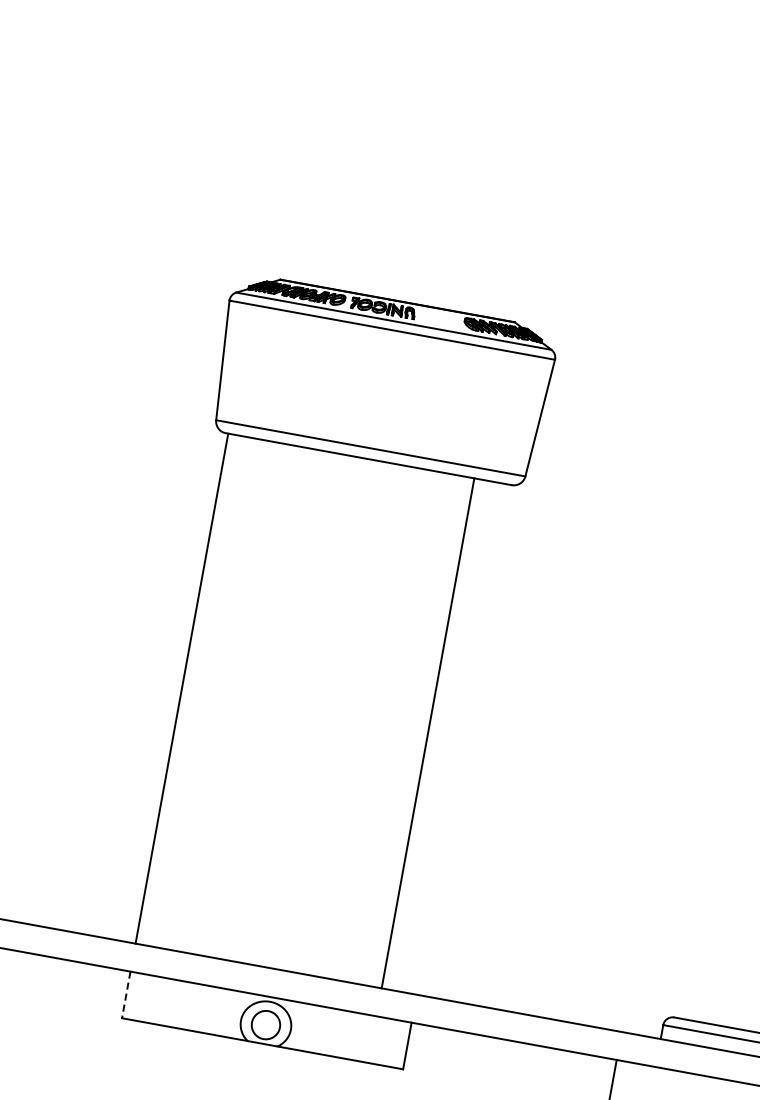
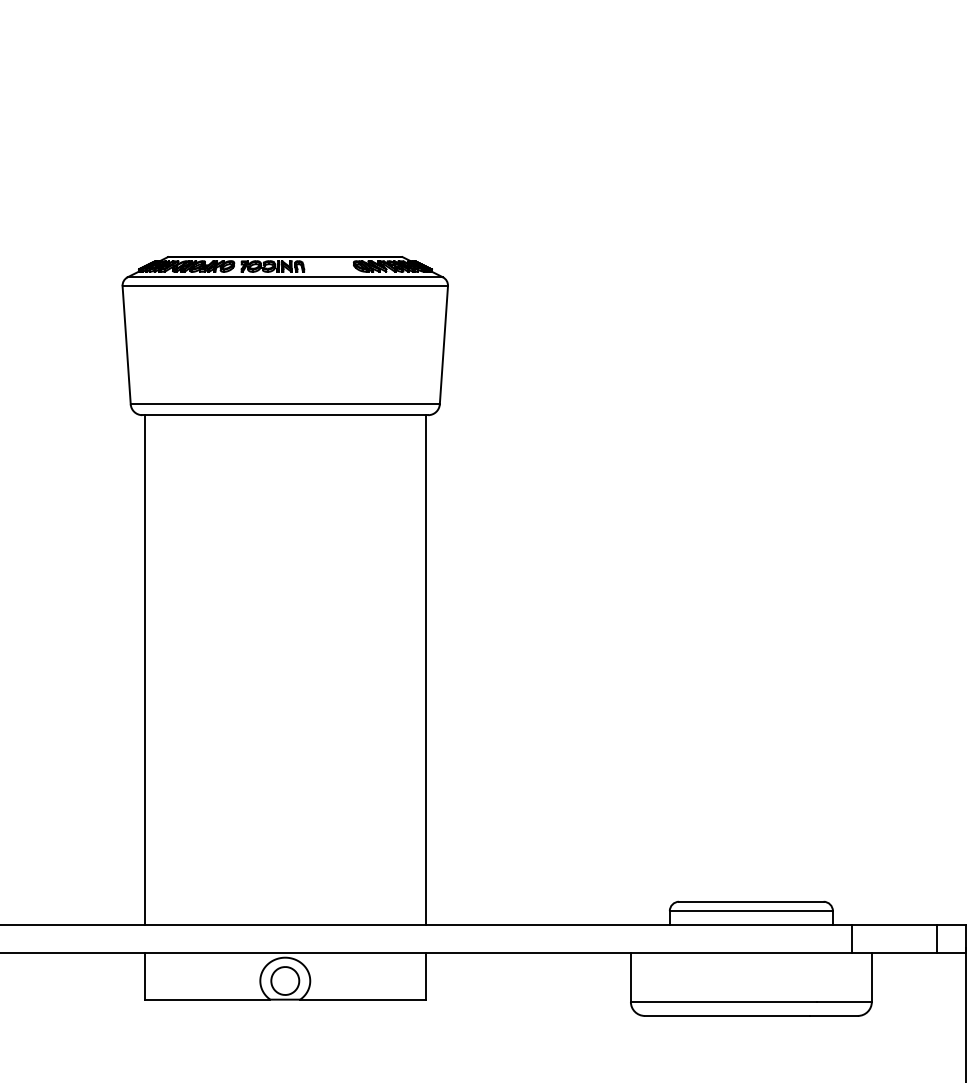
line: (427, 733) -> (425, 670), moved
line: (125, 995) -> (144, 976), dashed -> solid

